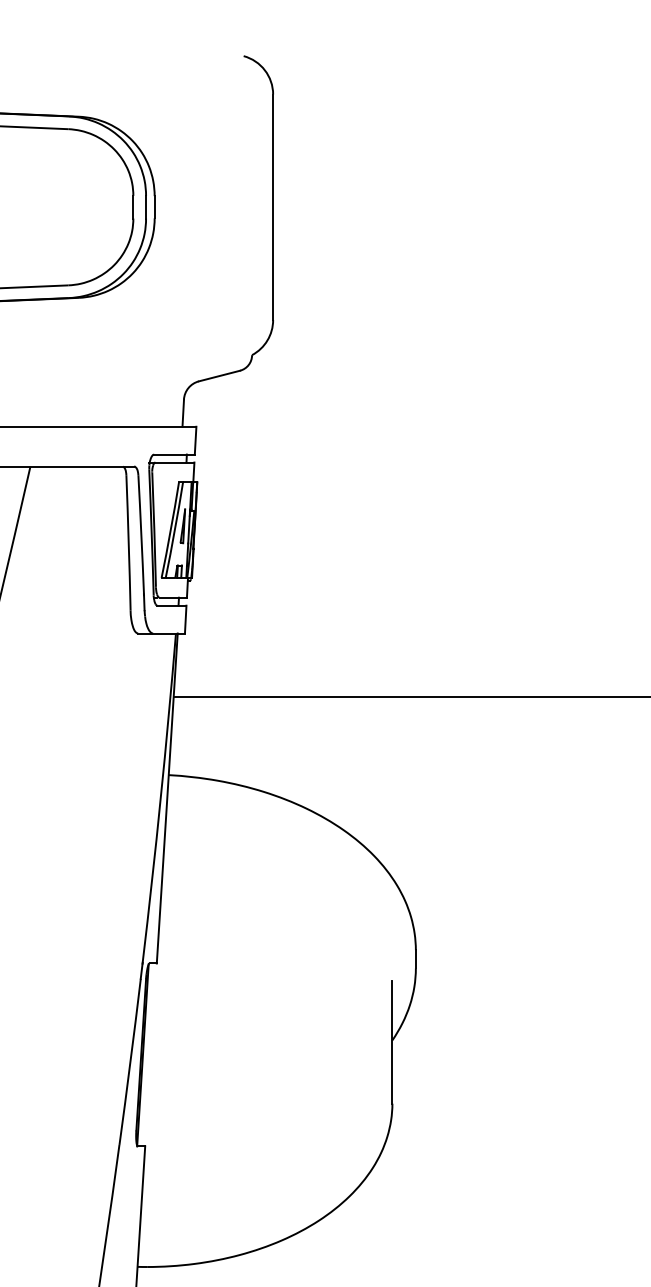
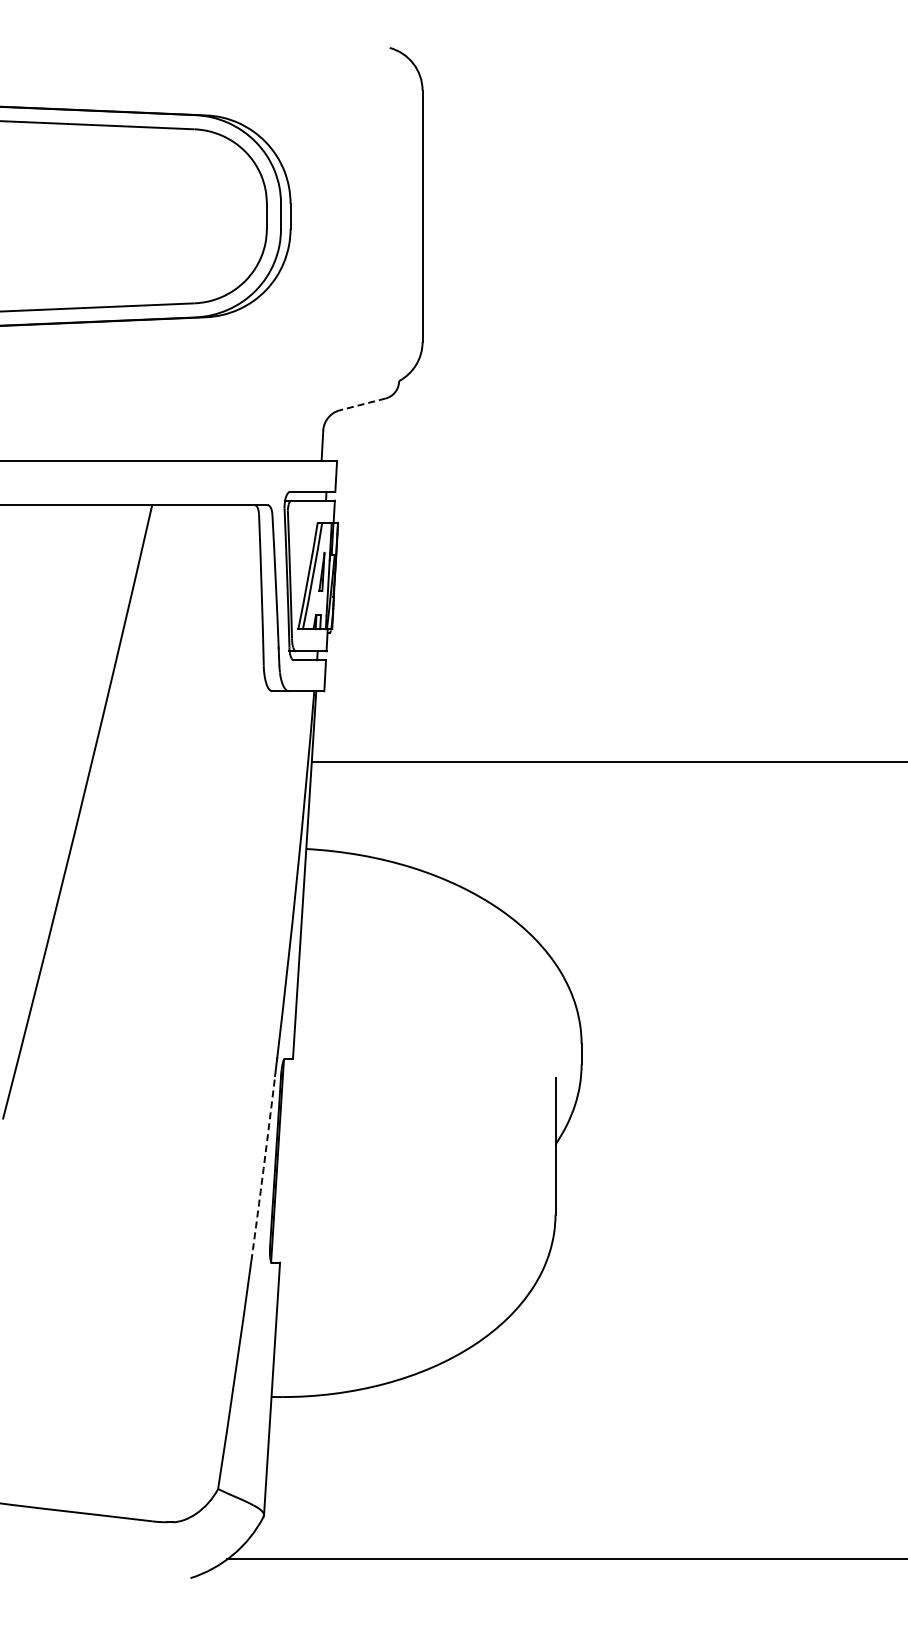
line: (219, 376) -> (362, 404), solid -> dashed
arc: (130, 1061) -> (263, 1168), solid -> dashed

